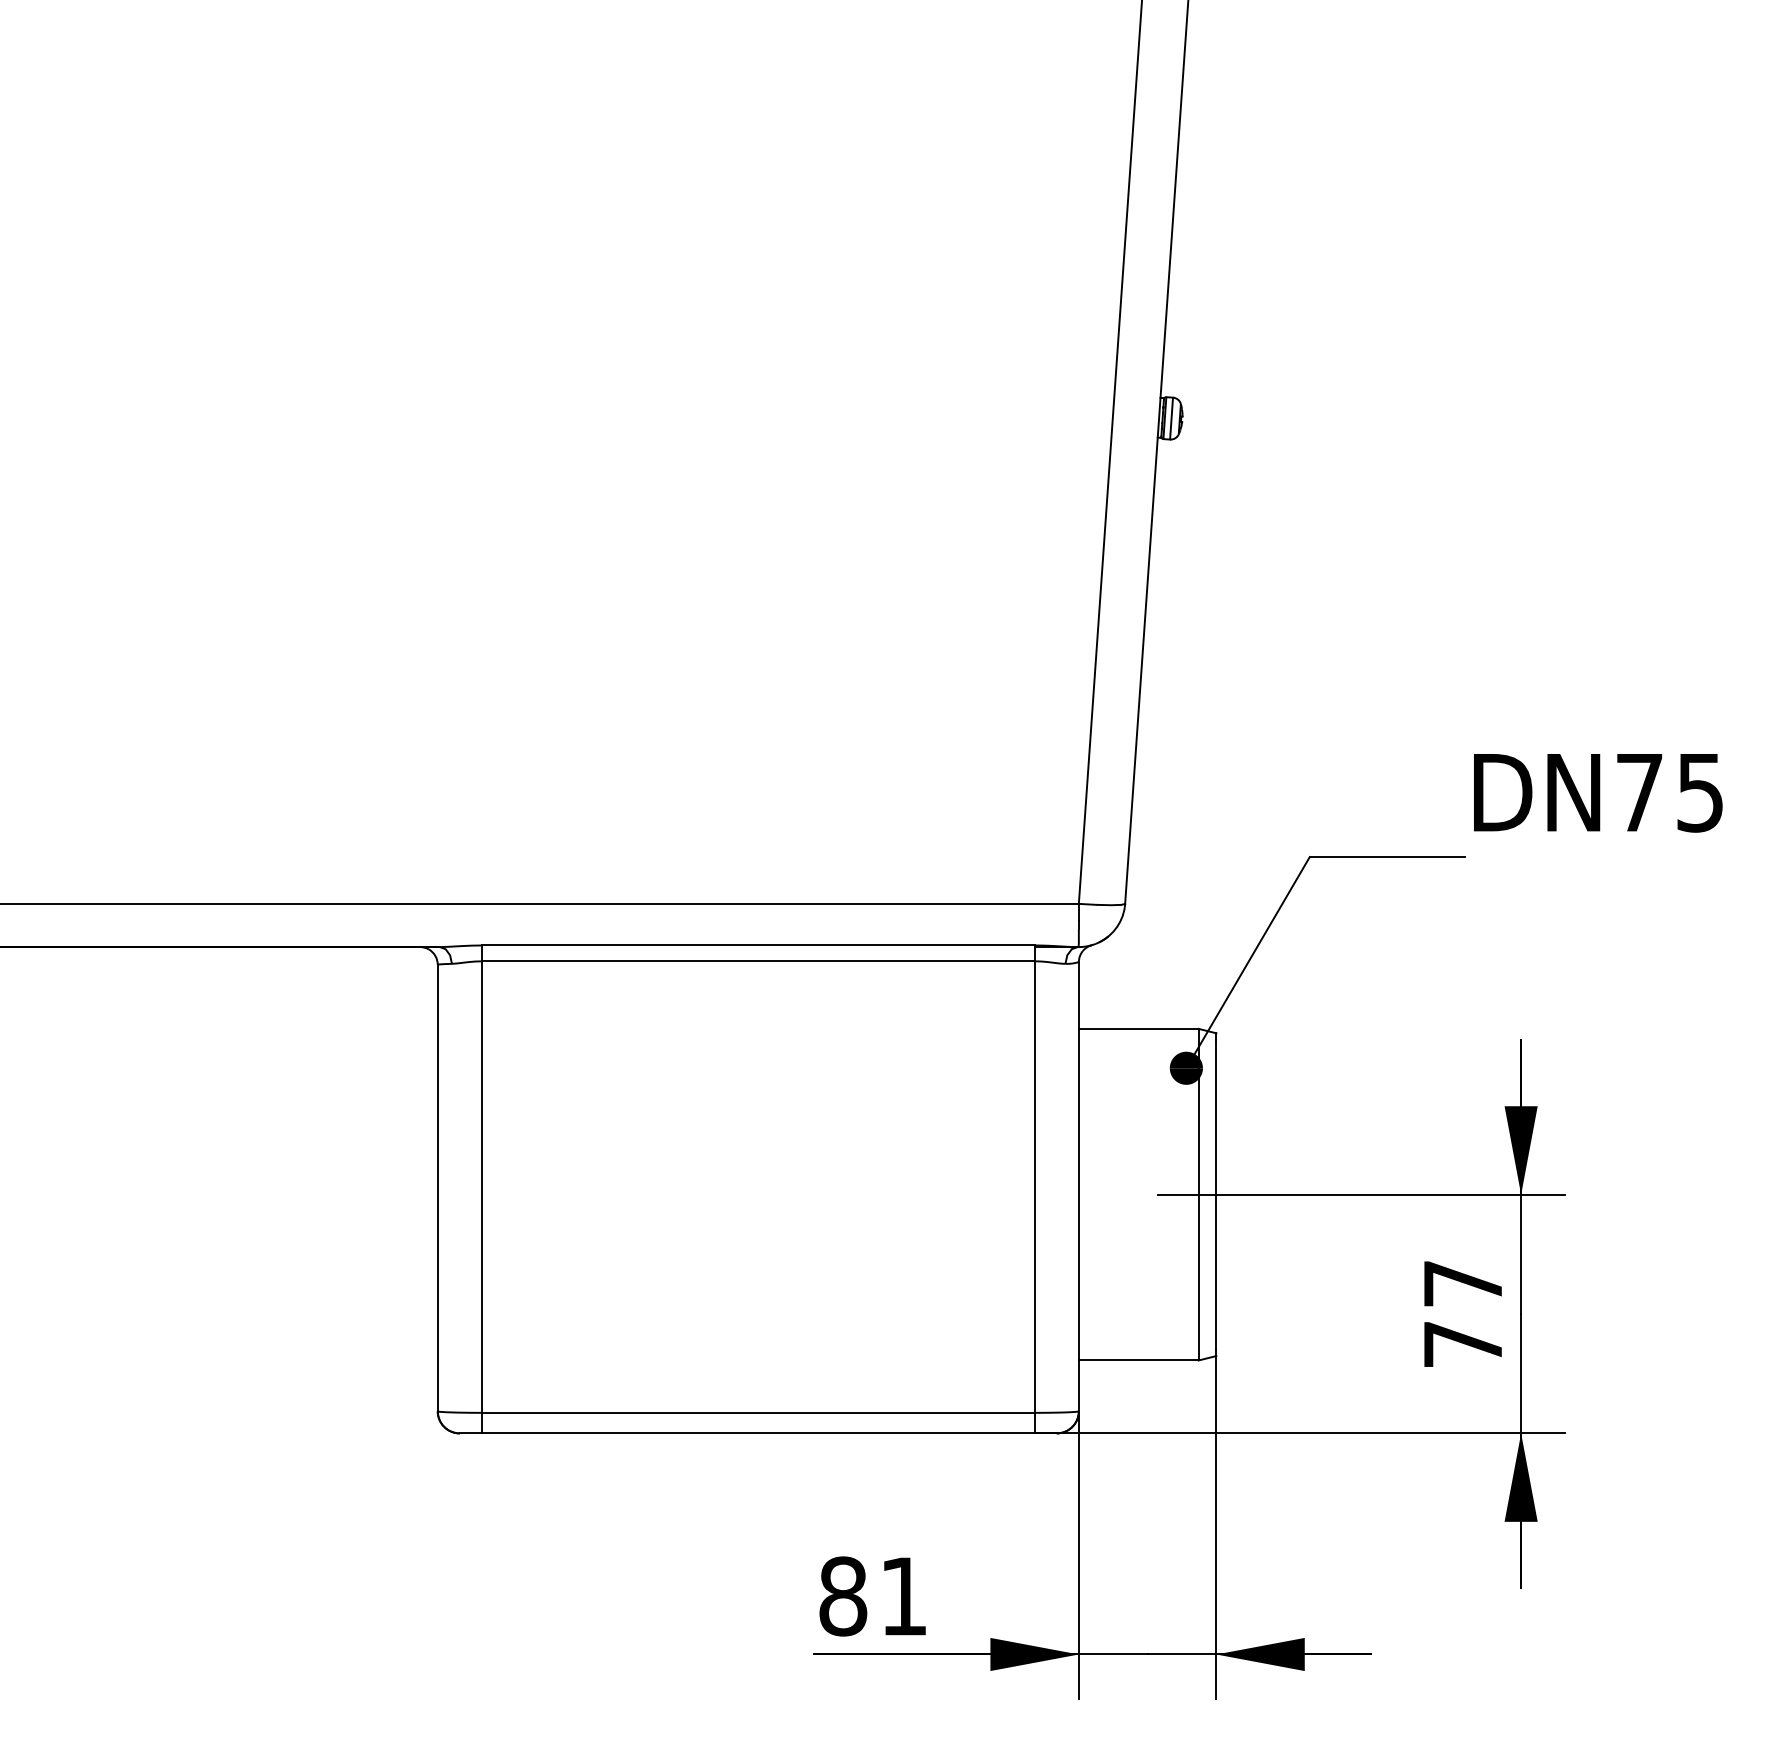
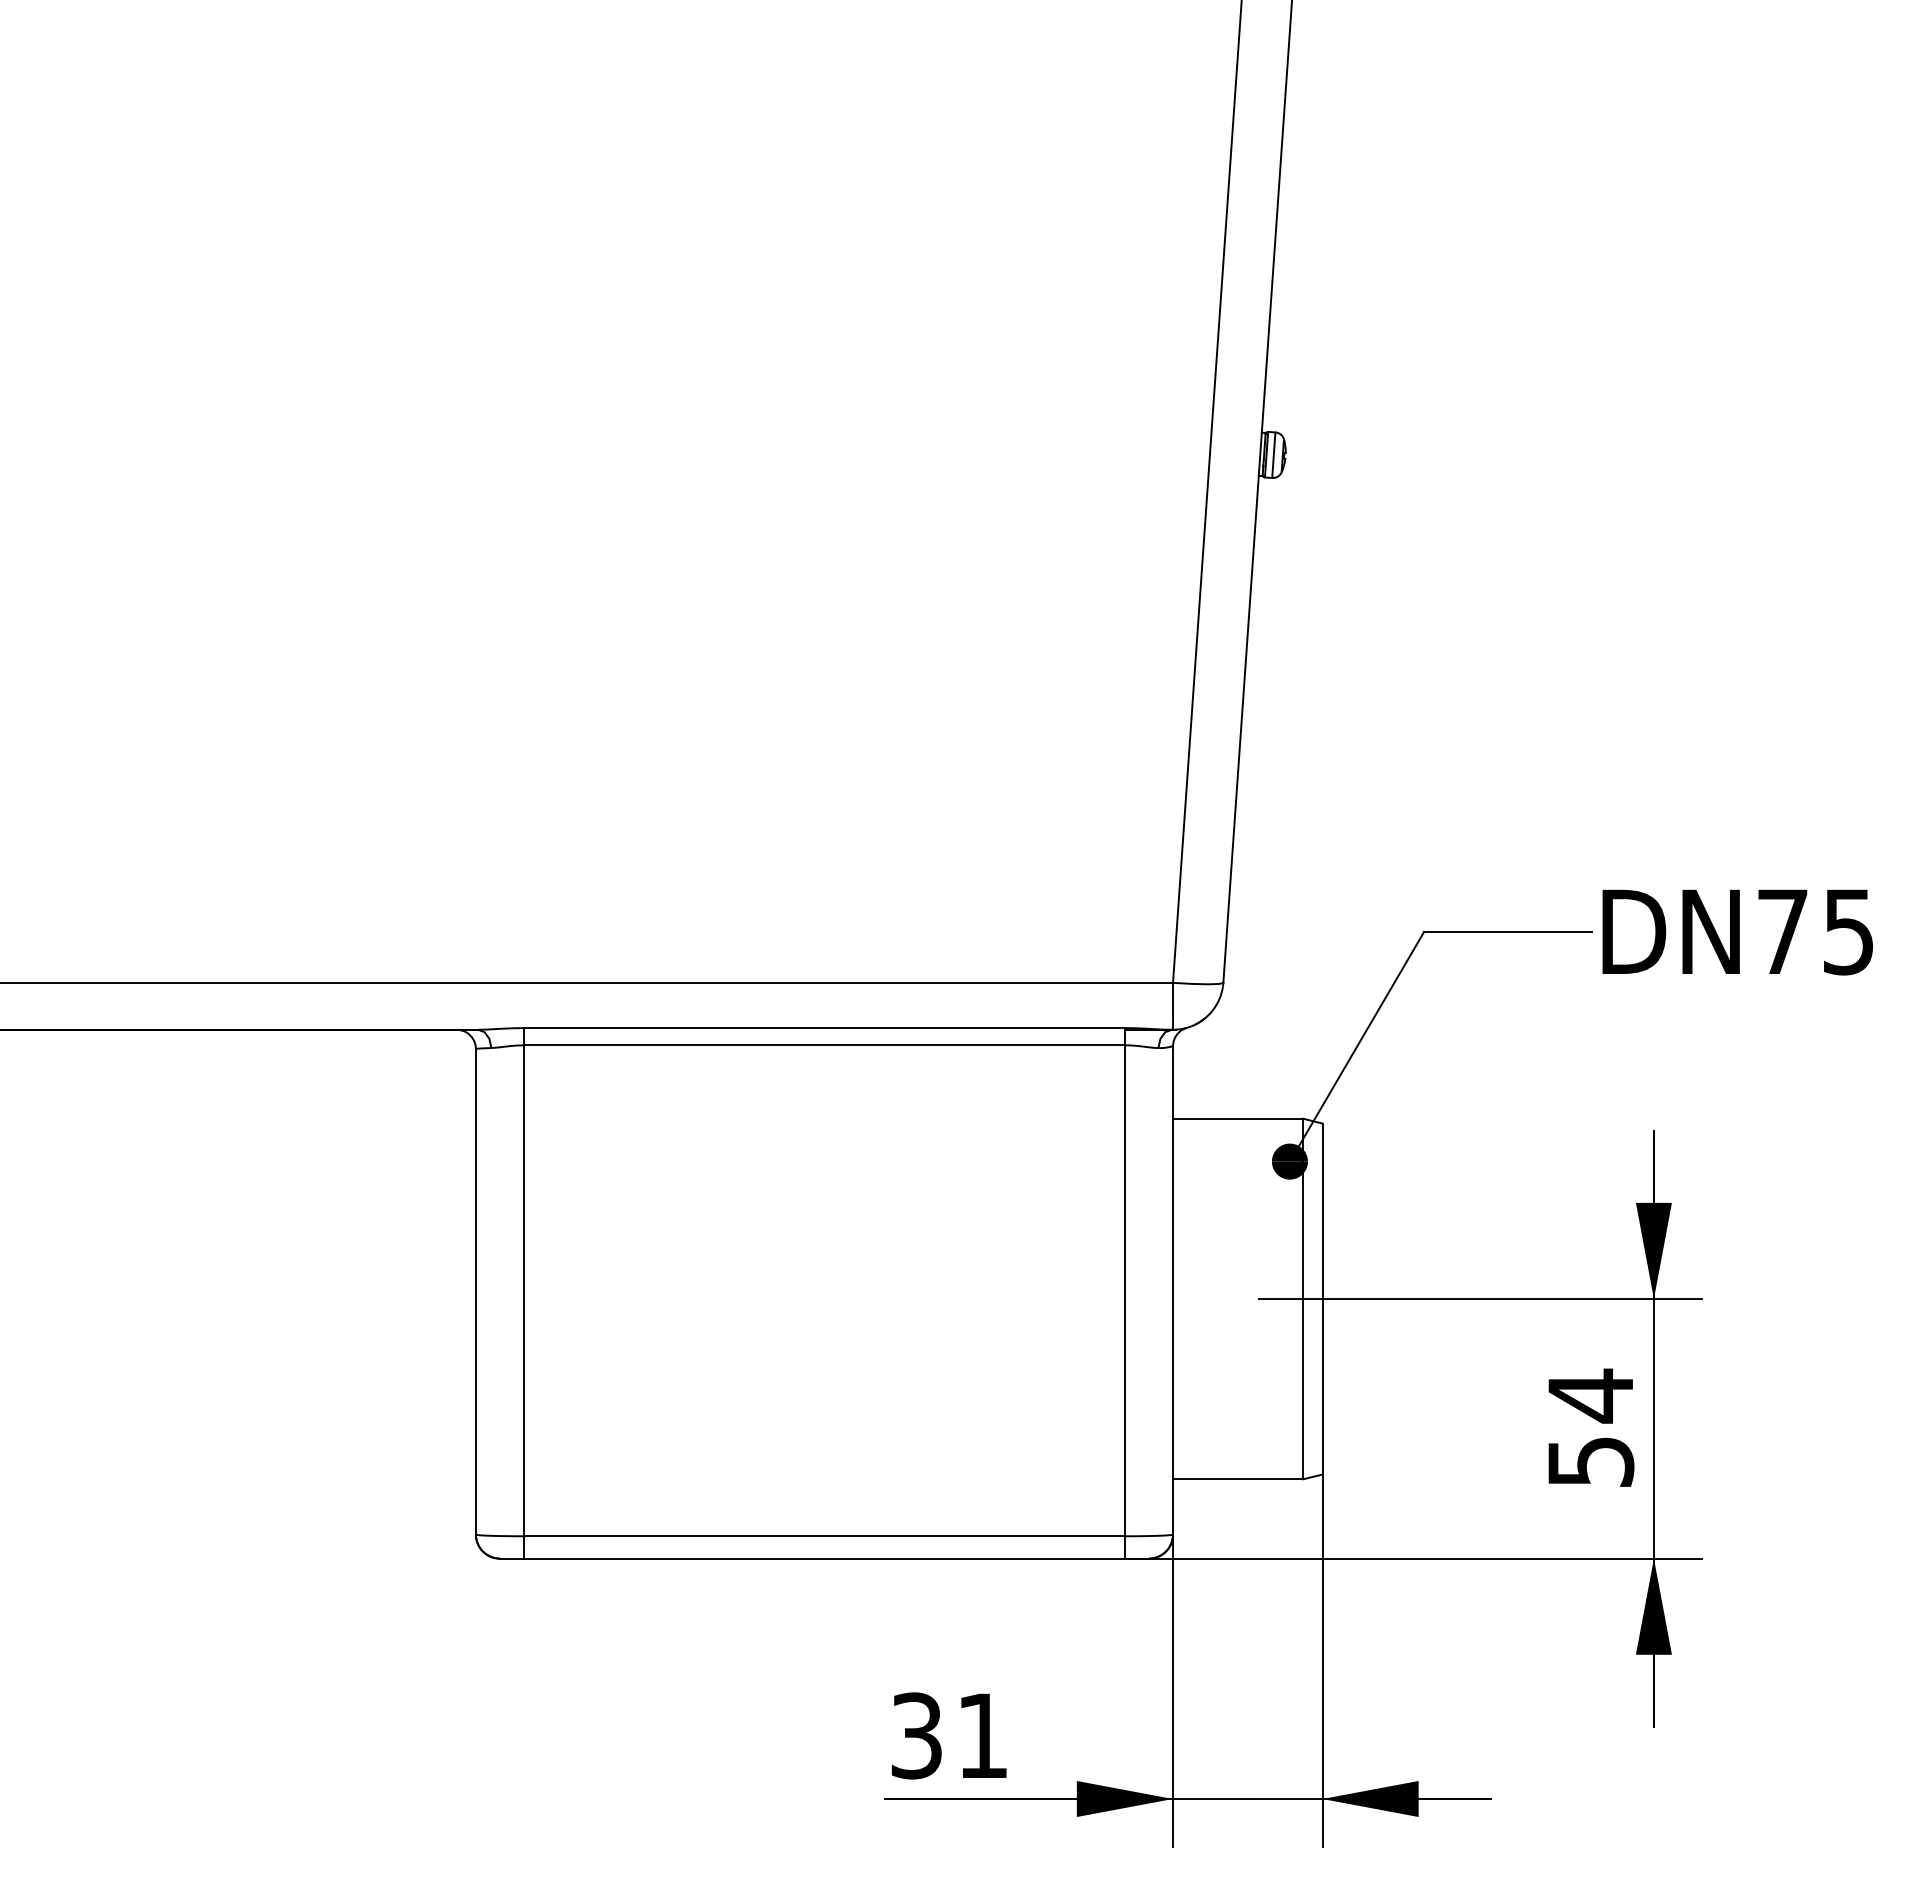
text: (1598, 793) -> (1737, 932), moved
text: (1463, 1312) -> (1591, 1427), 77 -> 54
text: (842, 1596) -> (916, 1735), 81 -> 31

